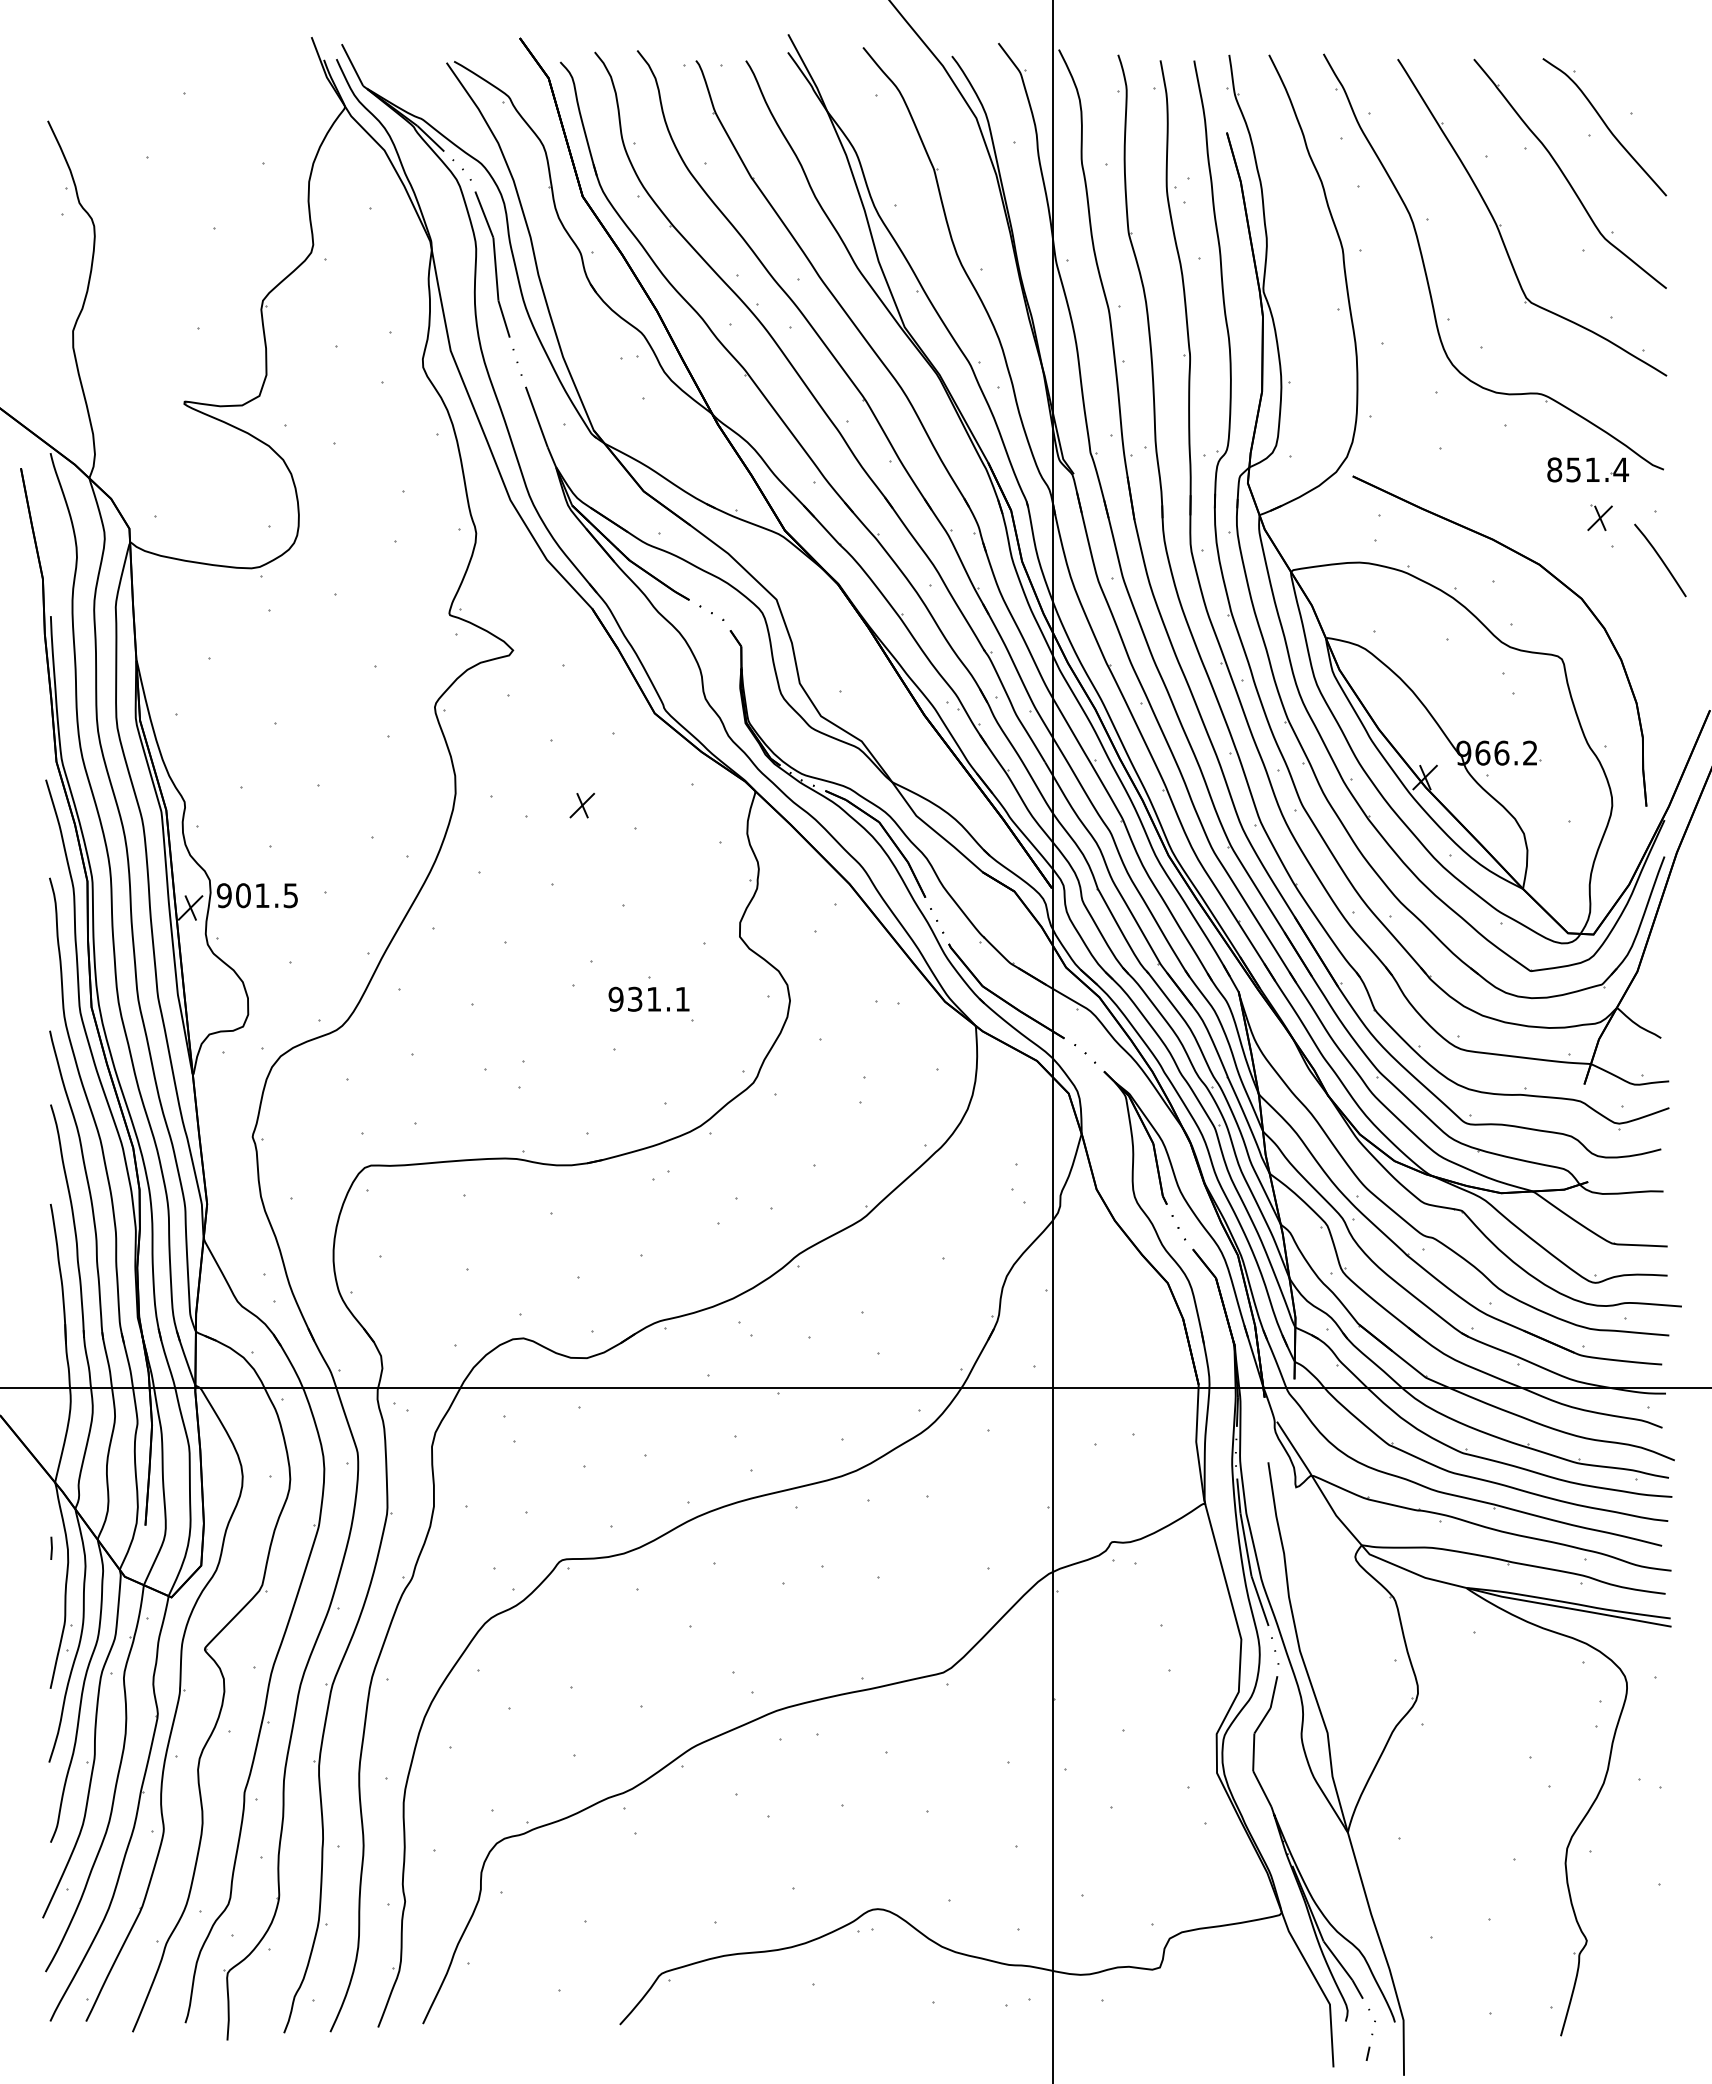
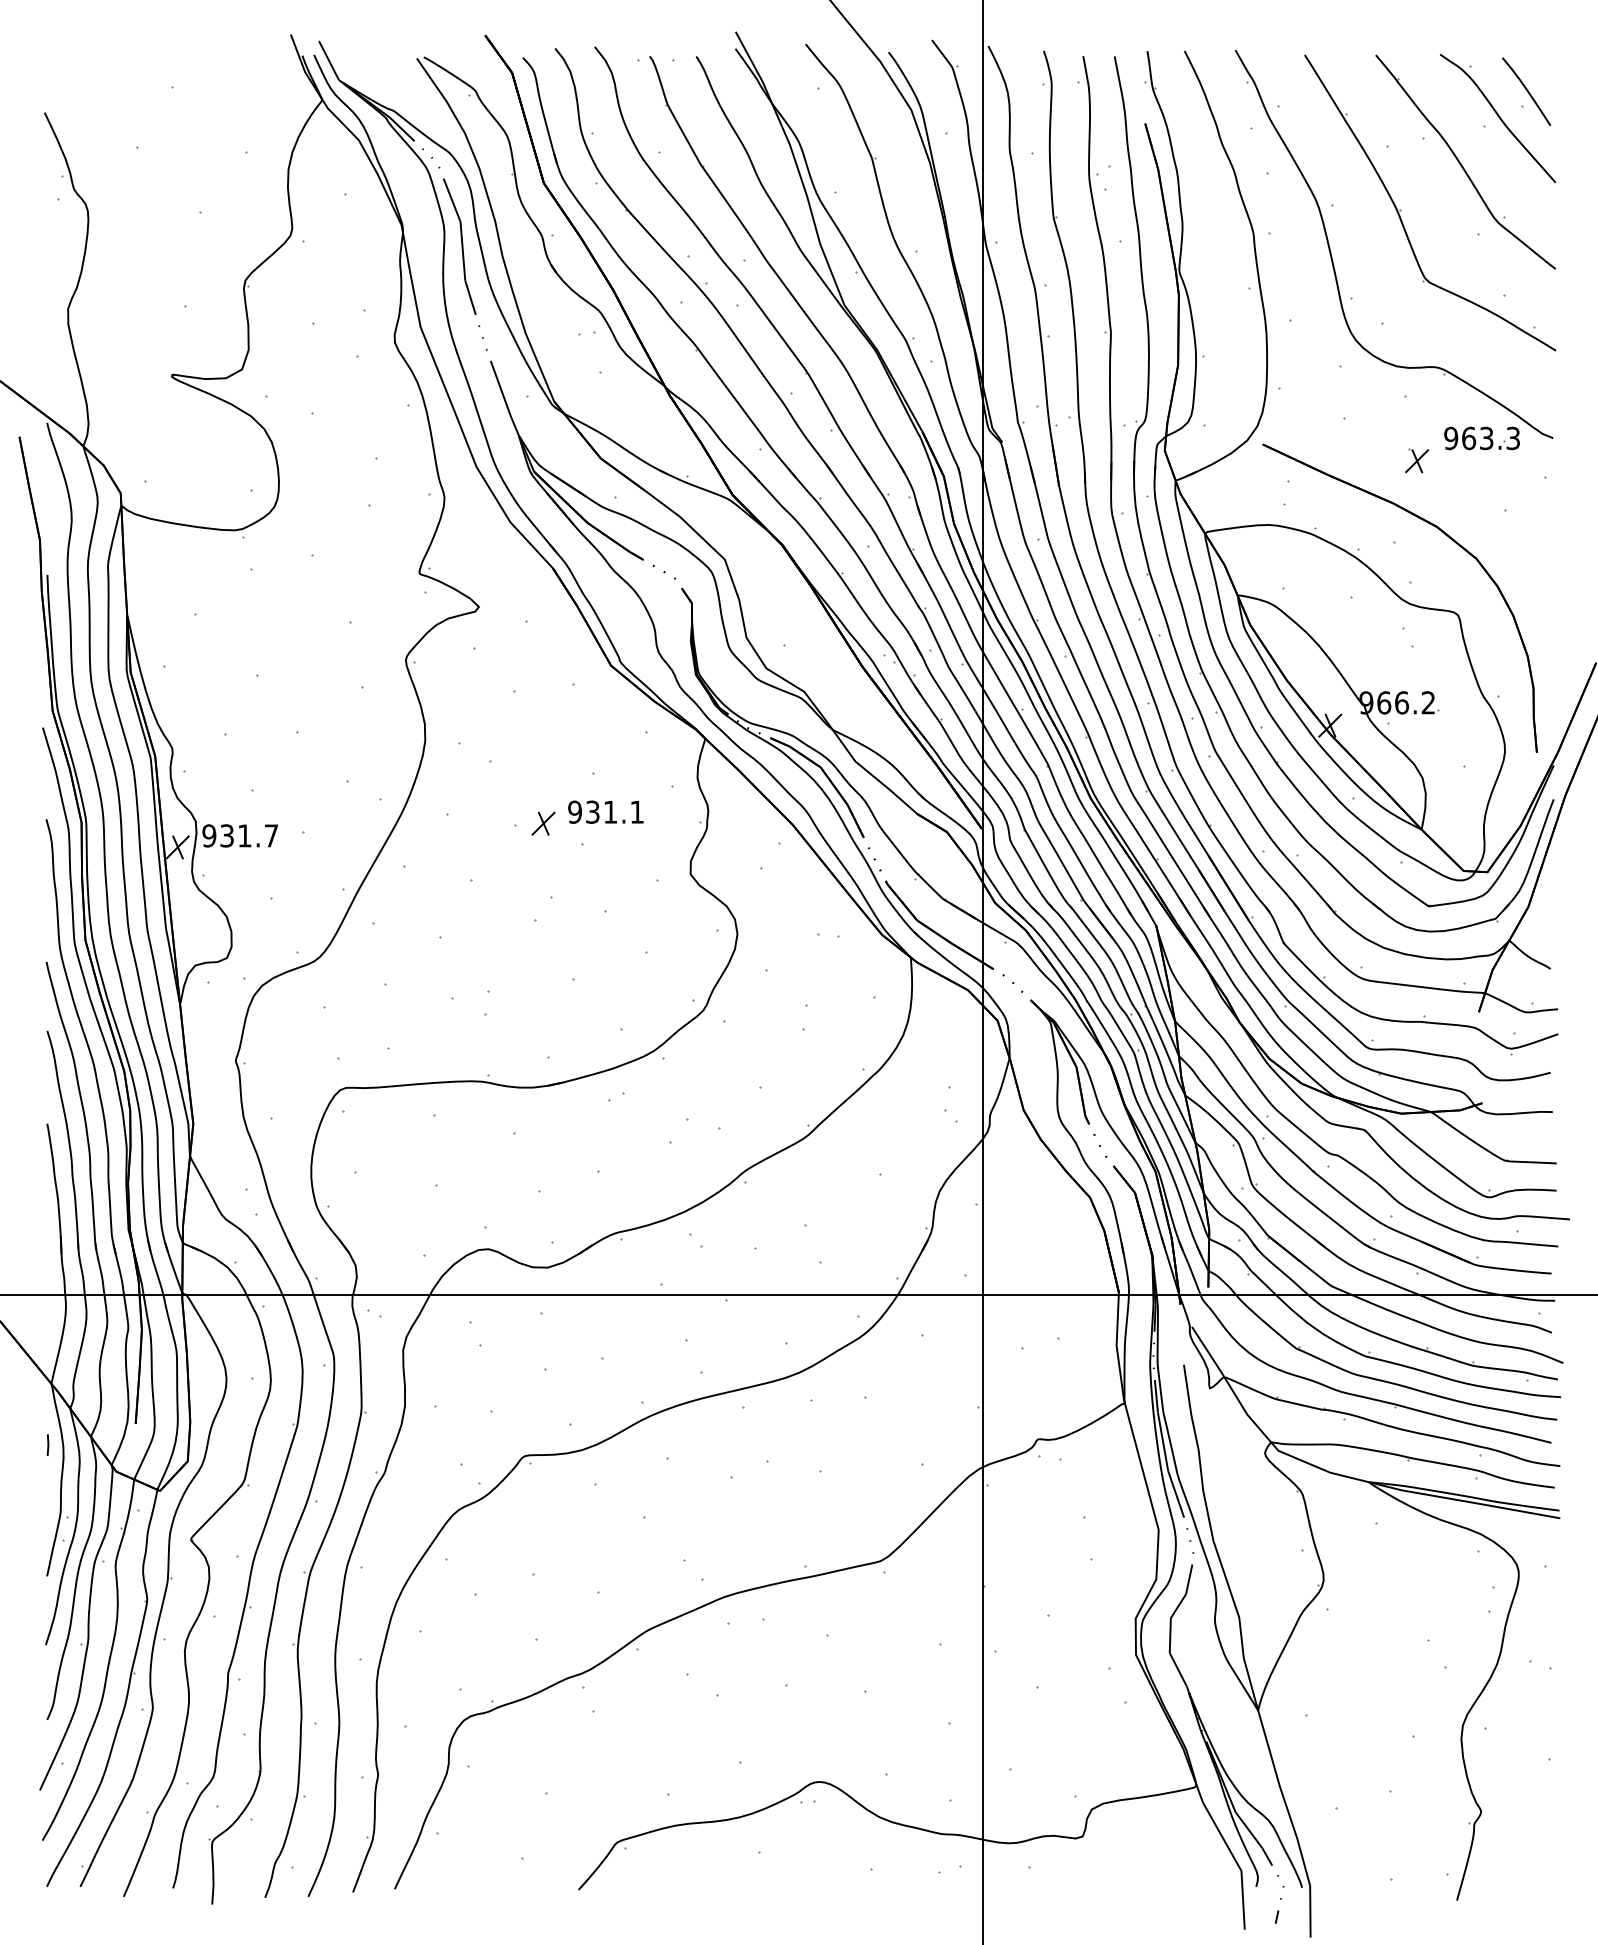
text: (1588, 469) -> (1482, 438), 851.4 -> 963.3
part: (1599, 517) -> (1416, 460), moved
curve: (1660, 559) -> (1526, 90), moved
part: (582, 805) -> (543, 823), moved
text: (266, 895) -> (248, 835), 901.5 -> 931.7
text: (648, 998) -> (605, 811), moved

